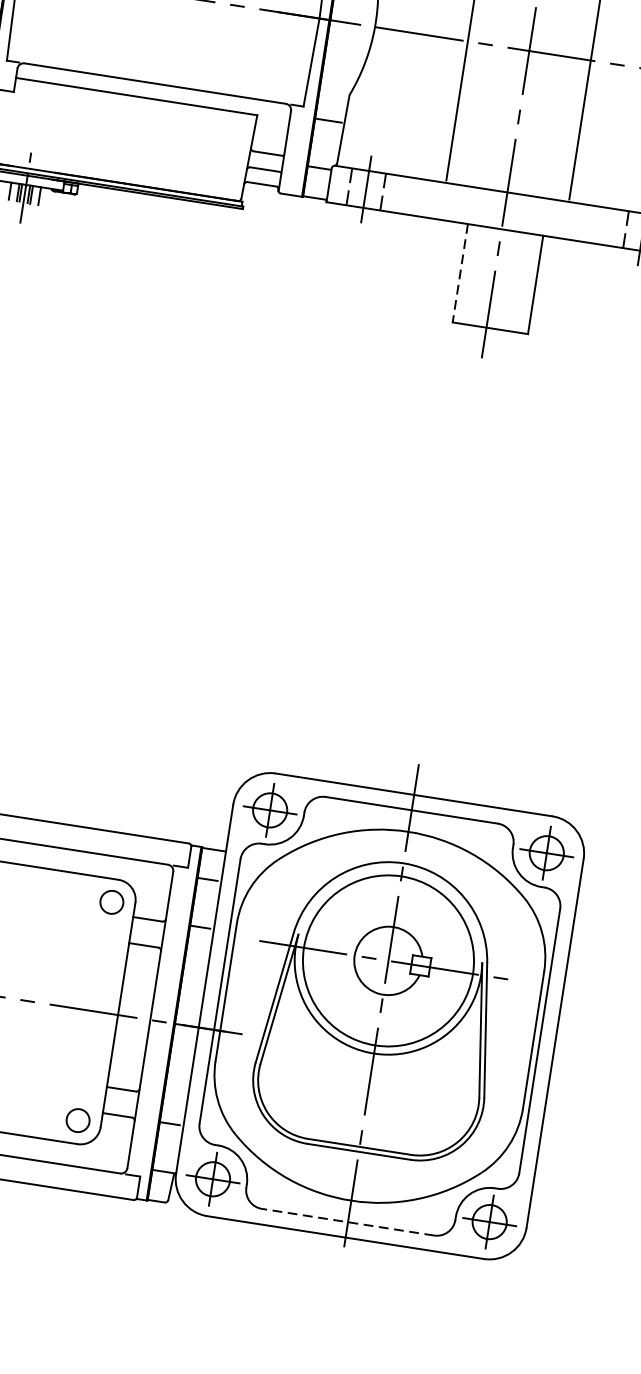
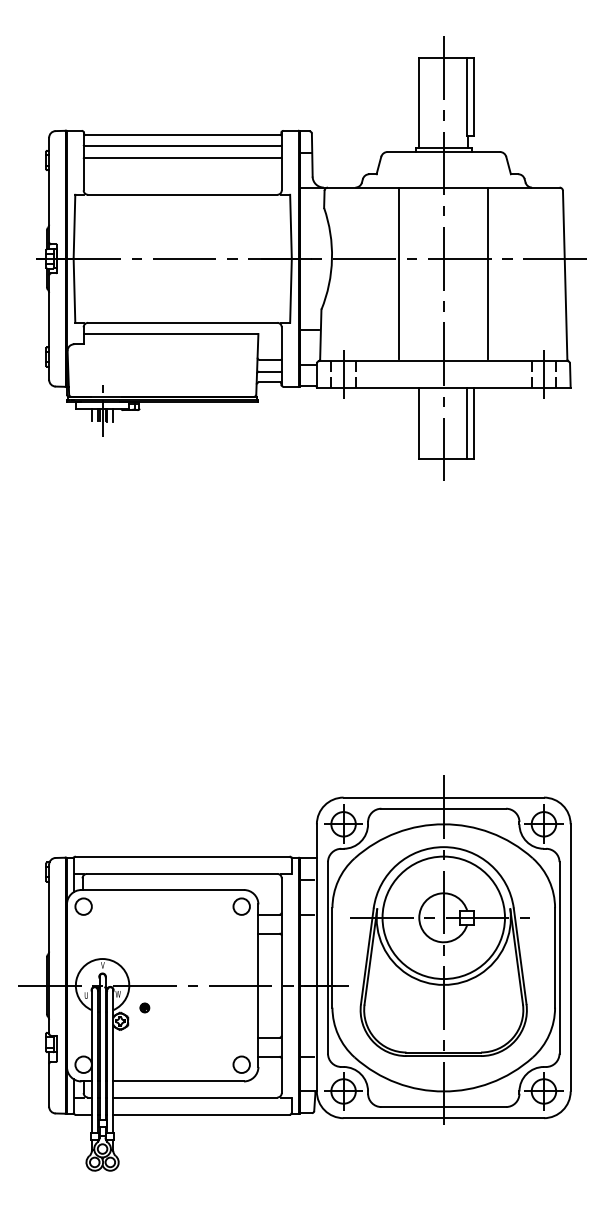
line: (460, 273) -> (419, 423), dashed -> solid
line: (526, 283) -> (467, 423), added
line: (347, 1222) -> (443, 1107), dashed -> solid

